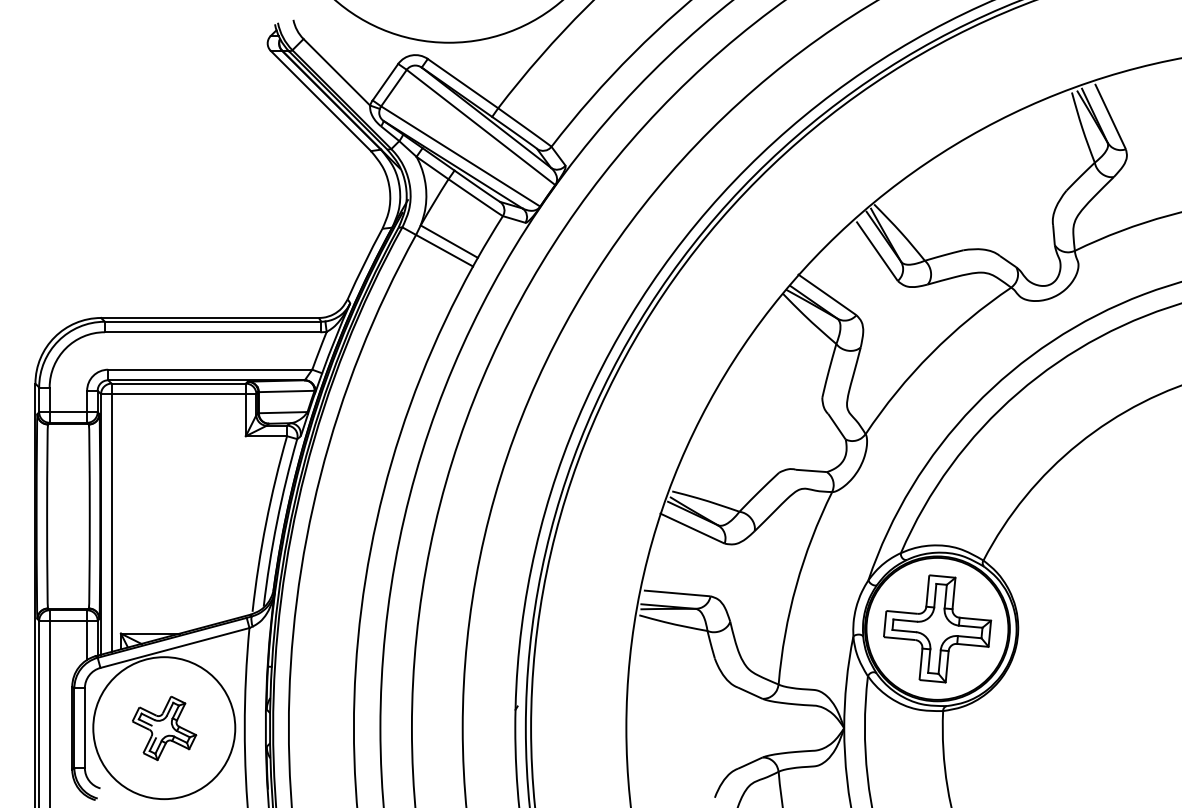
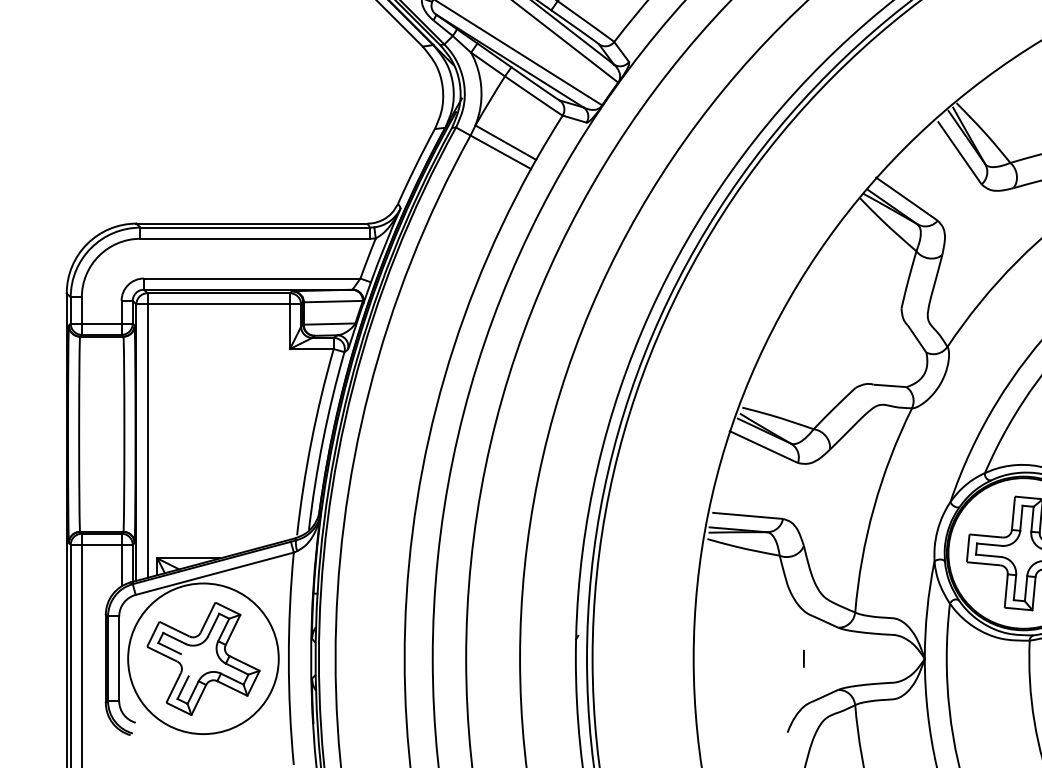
line: (730, 727) -> (804, 658), added
part: (164, 728) -> (203, 659), size x1.67

